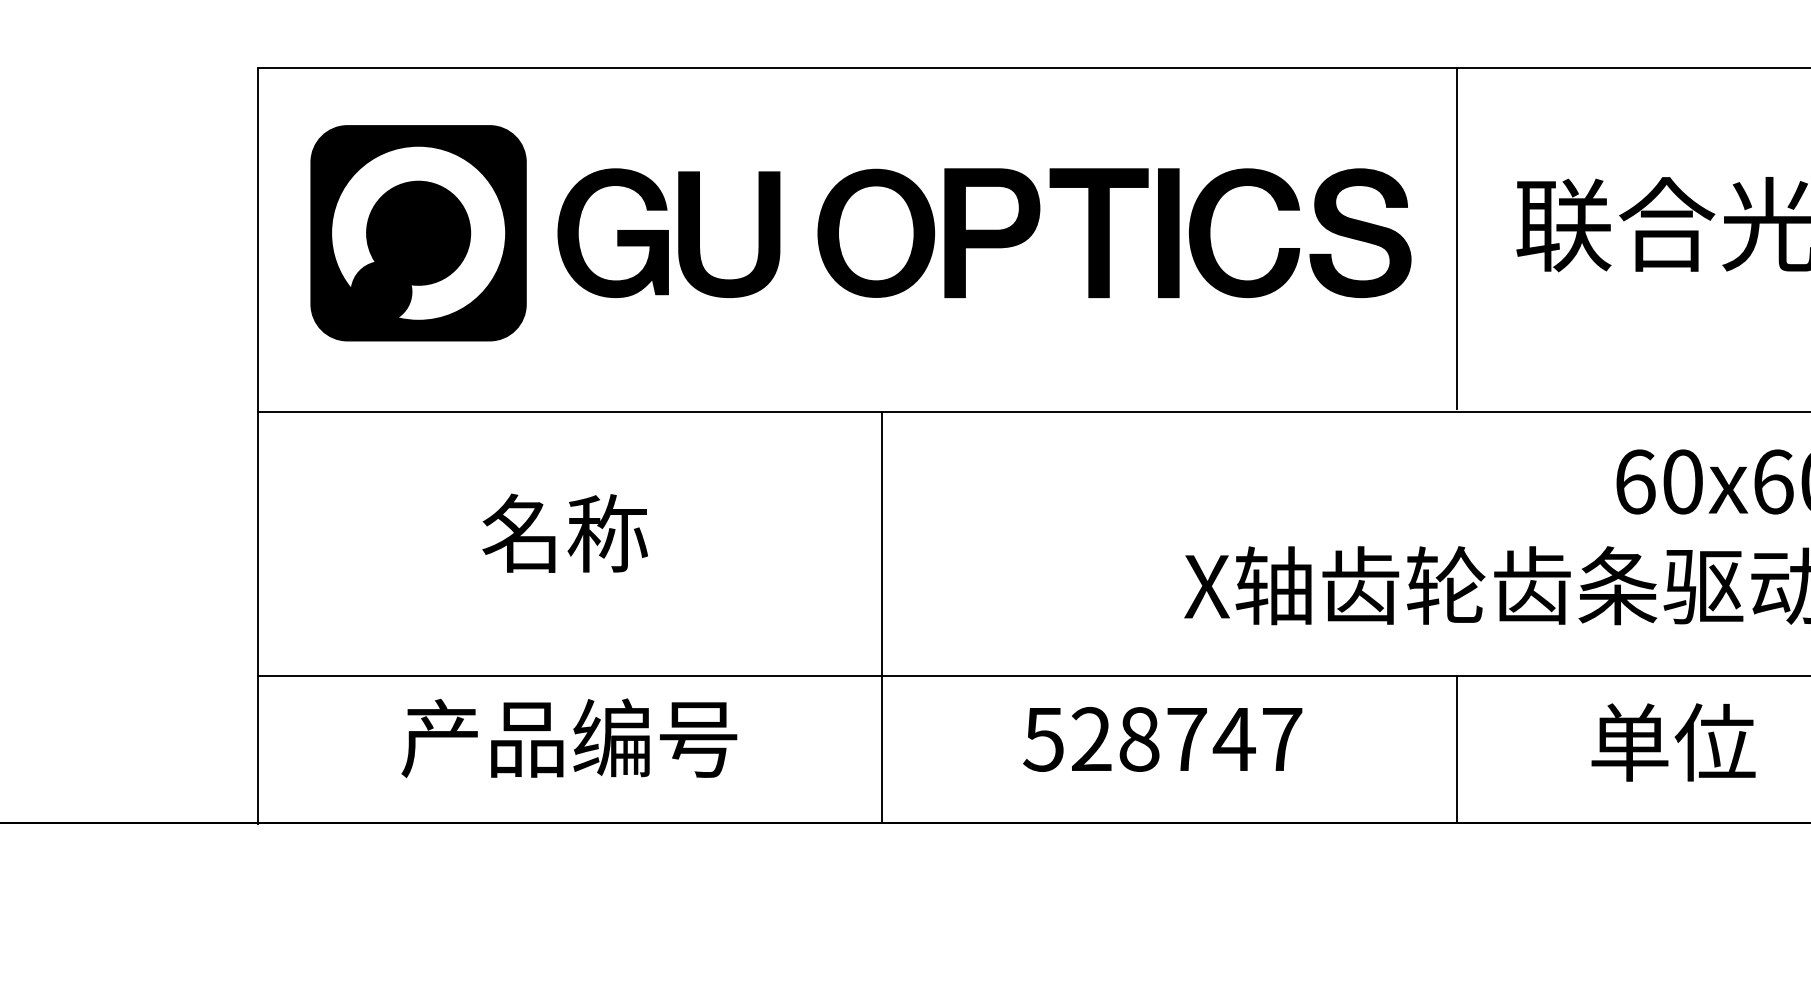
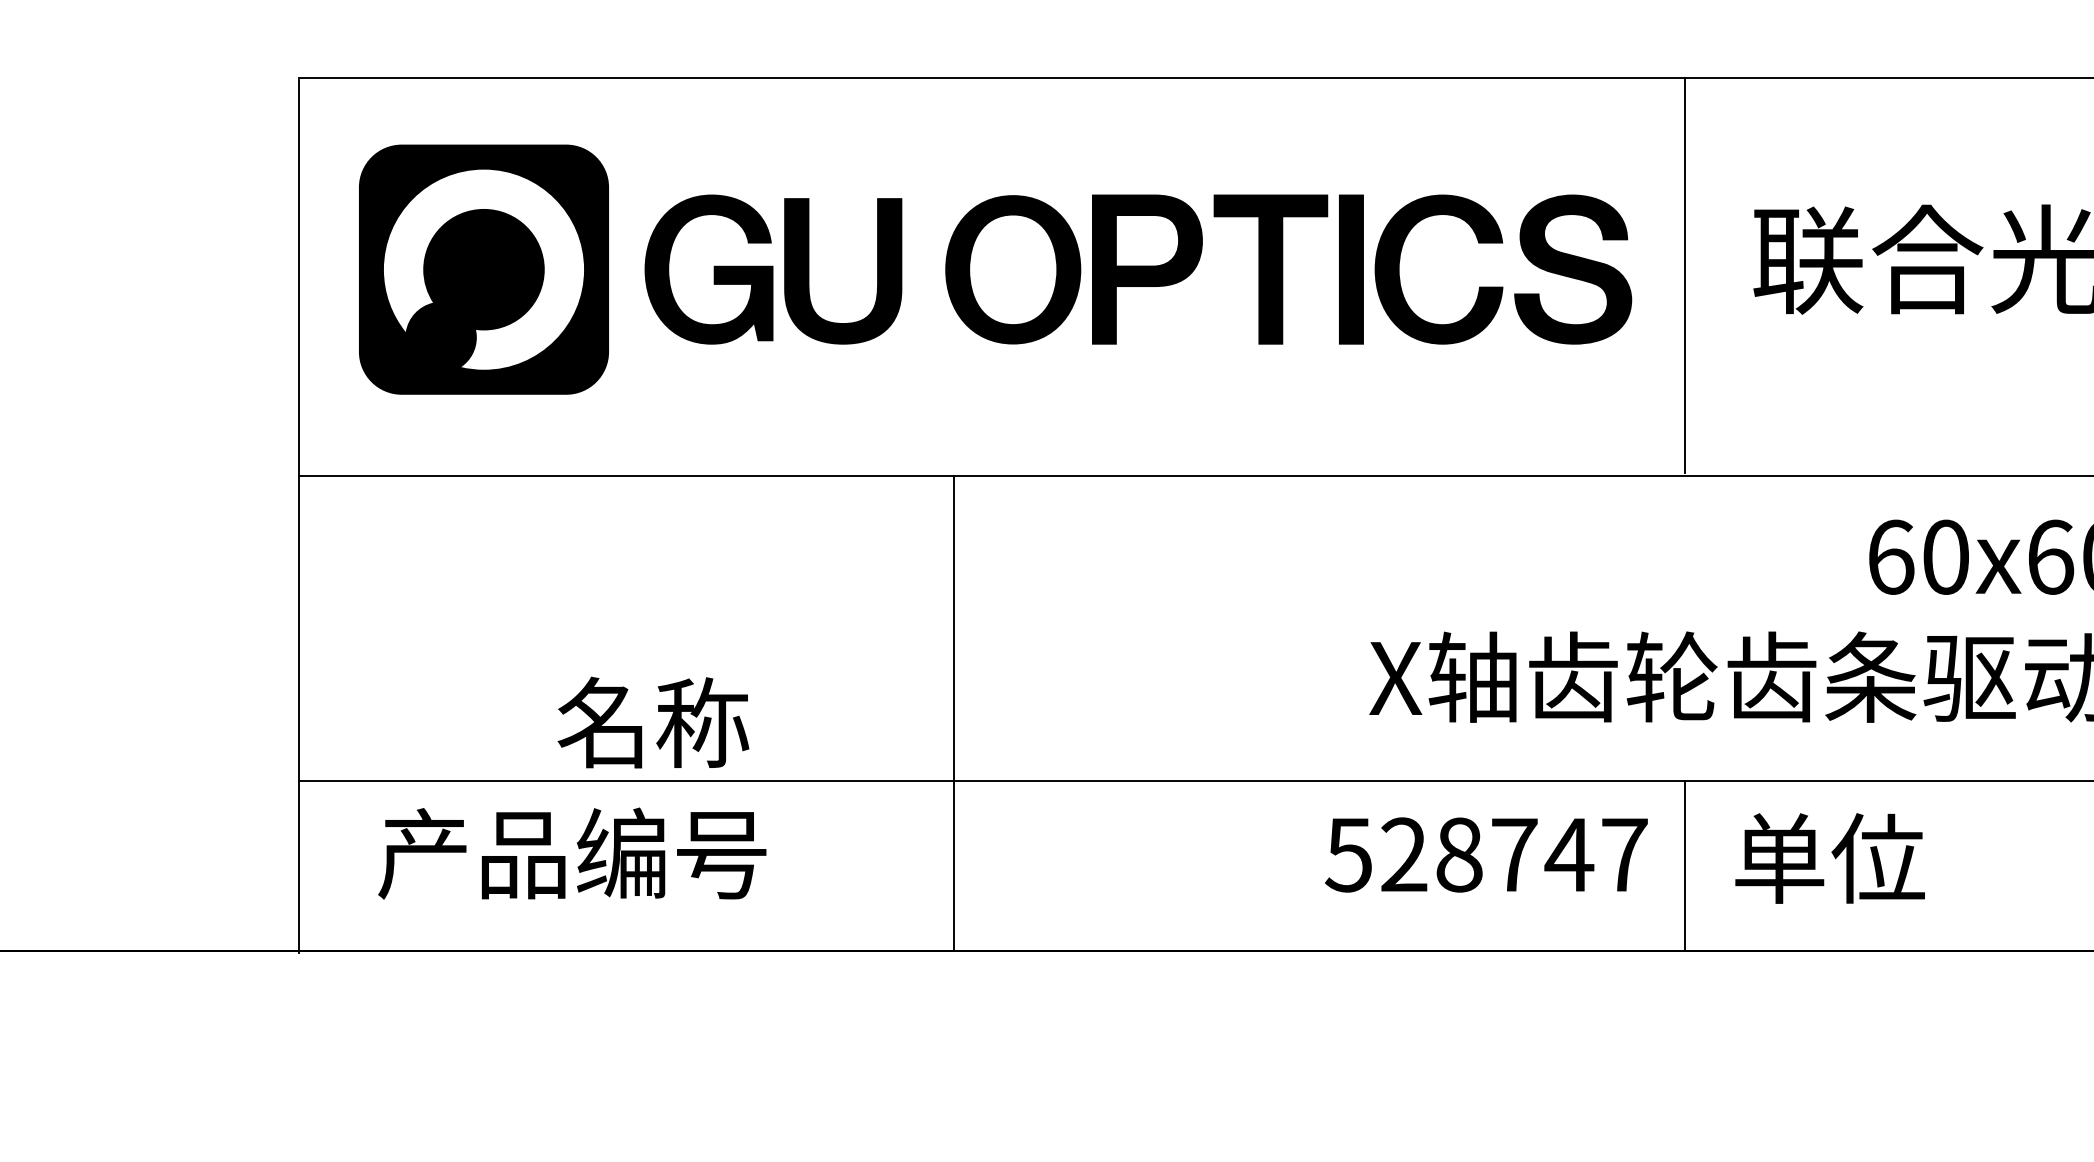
text: (565, 533) -> (653, 722), moved
line: (881, 617) -> (954, 713), moved
text: (569, 738) -> (572, 853), moved
text: (1162, 739) -> (1486, 854), moved
text: (1673, 742) -> (1829, 858), moved

